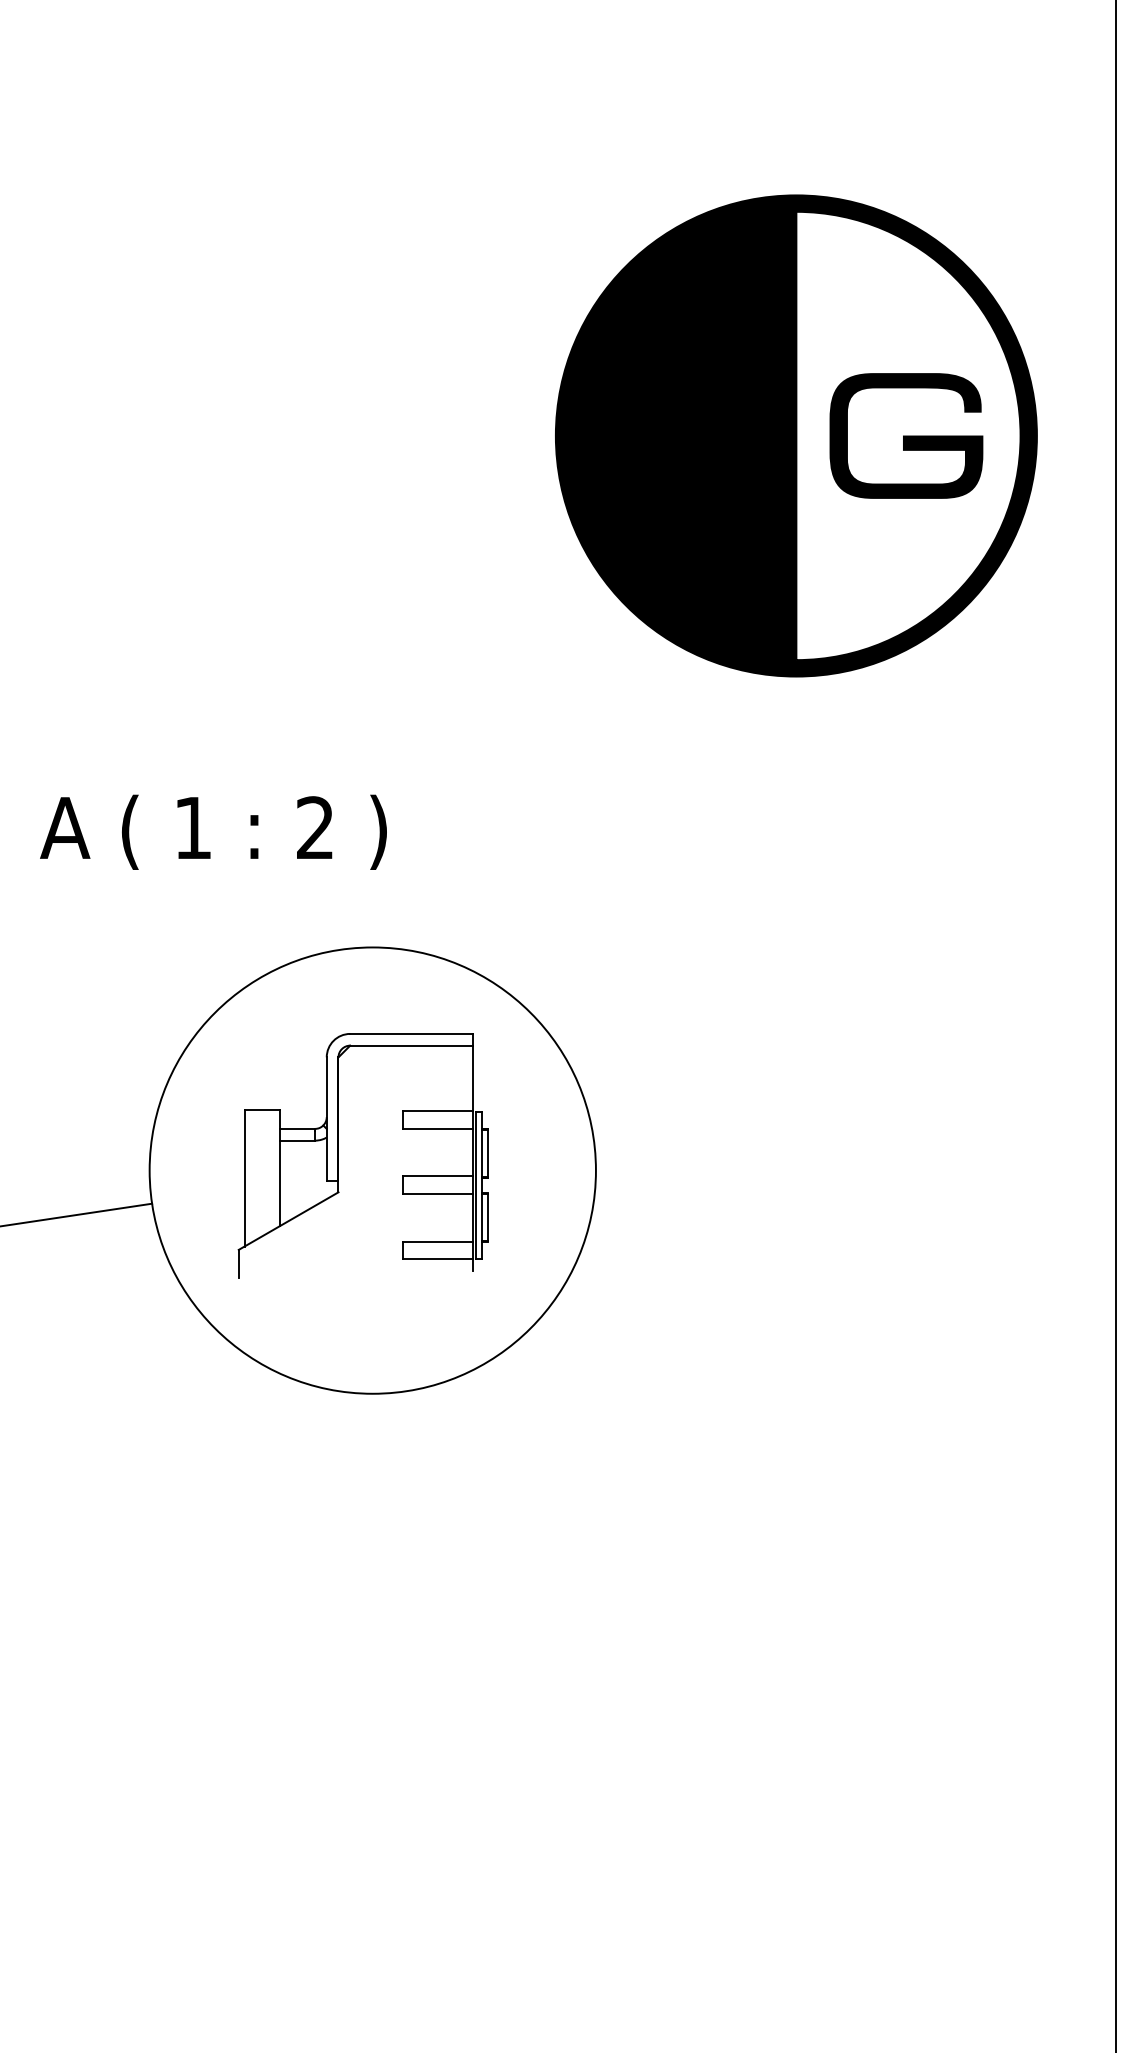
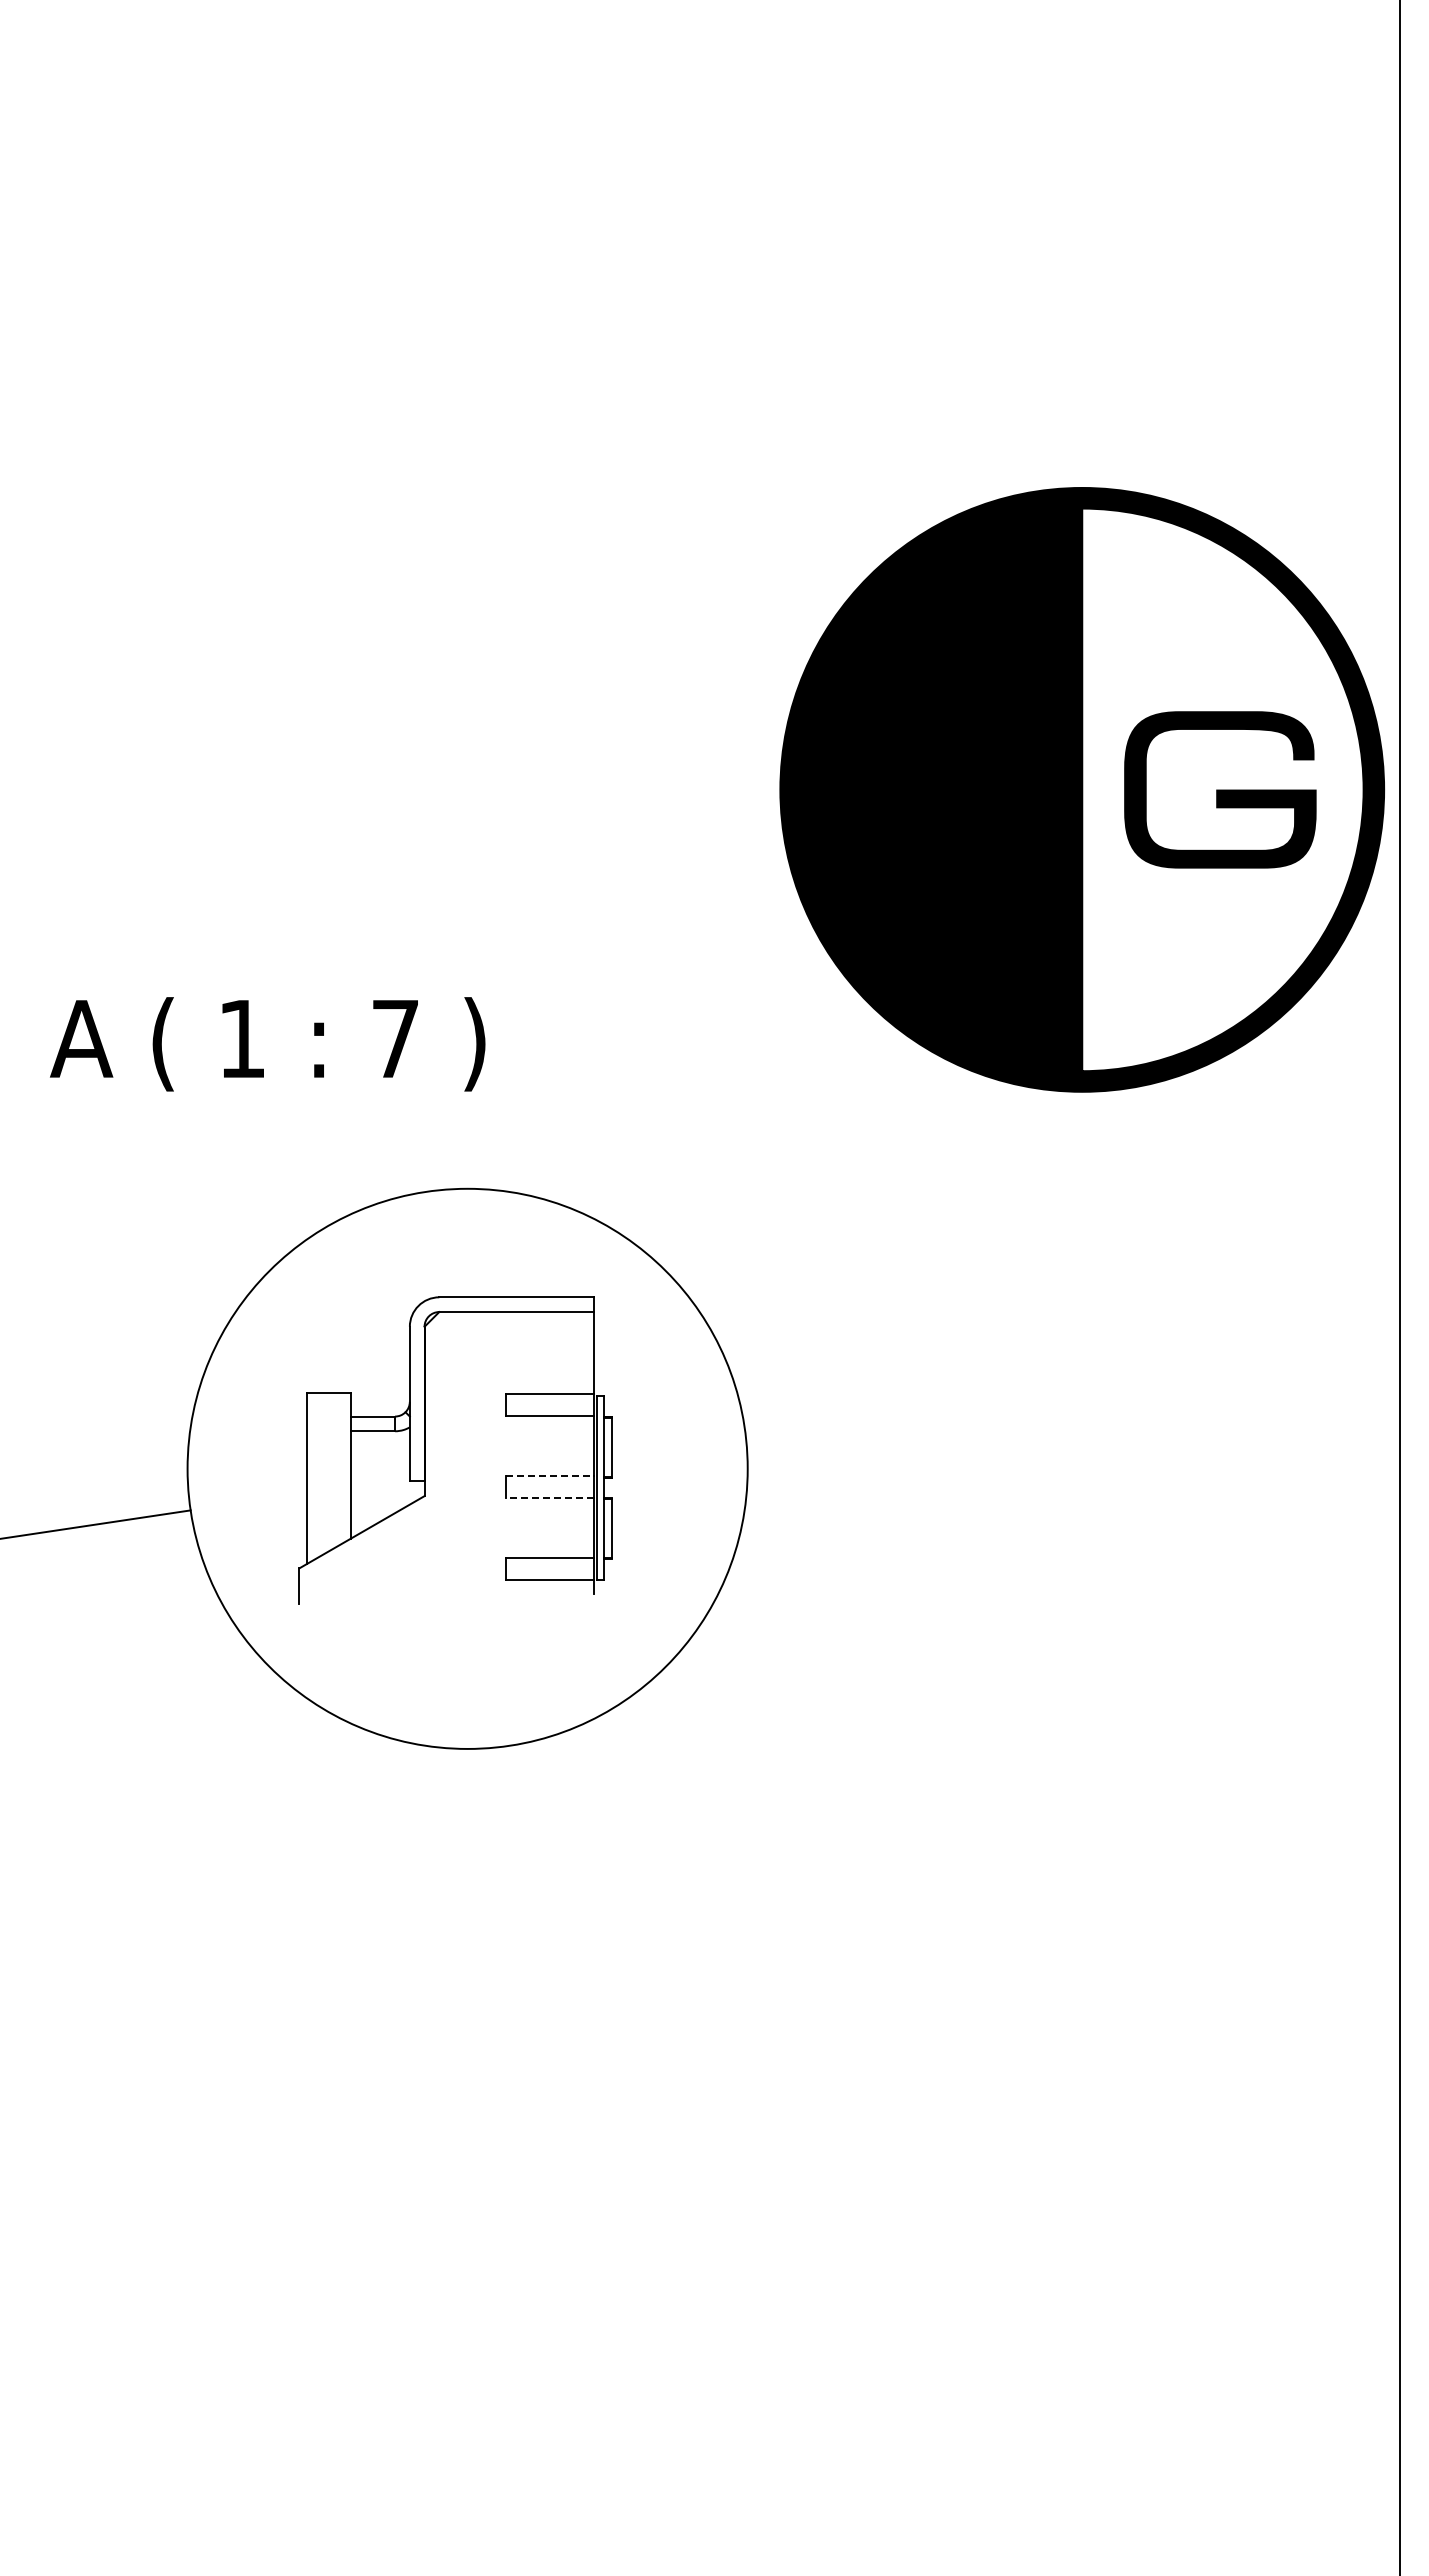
part: (796, 435) -> (1082, 789), moved
text: (314, 826) -> (394, 1037), 2 -> 7
line: (438, 1176) -> (550, 1476), solid -> dashed
line: (438, 1194) -> (549, 1498), solid -> dashed

